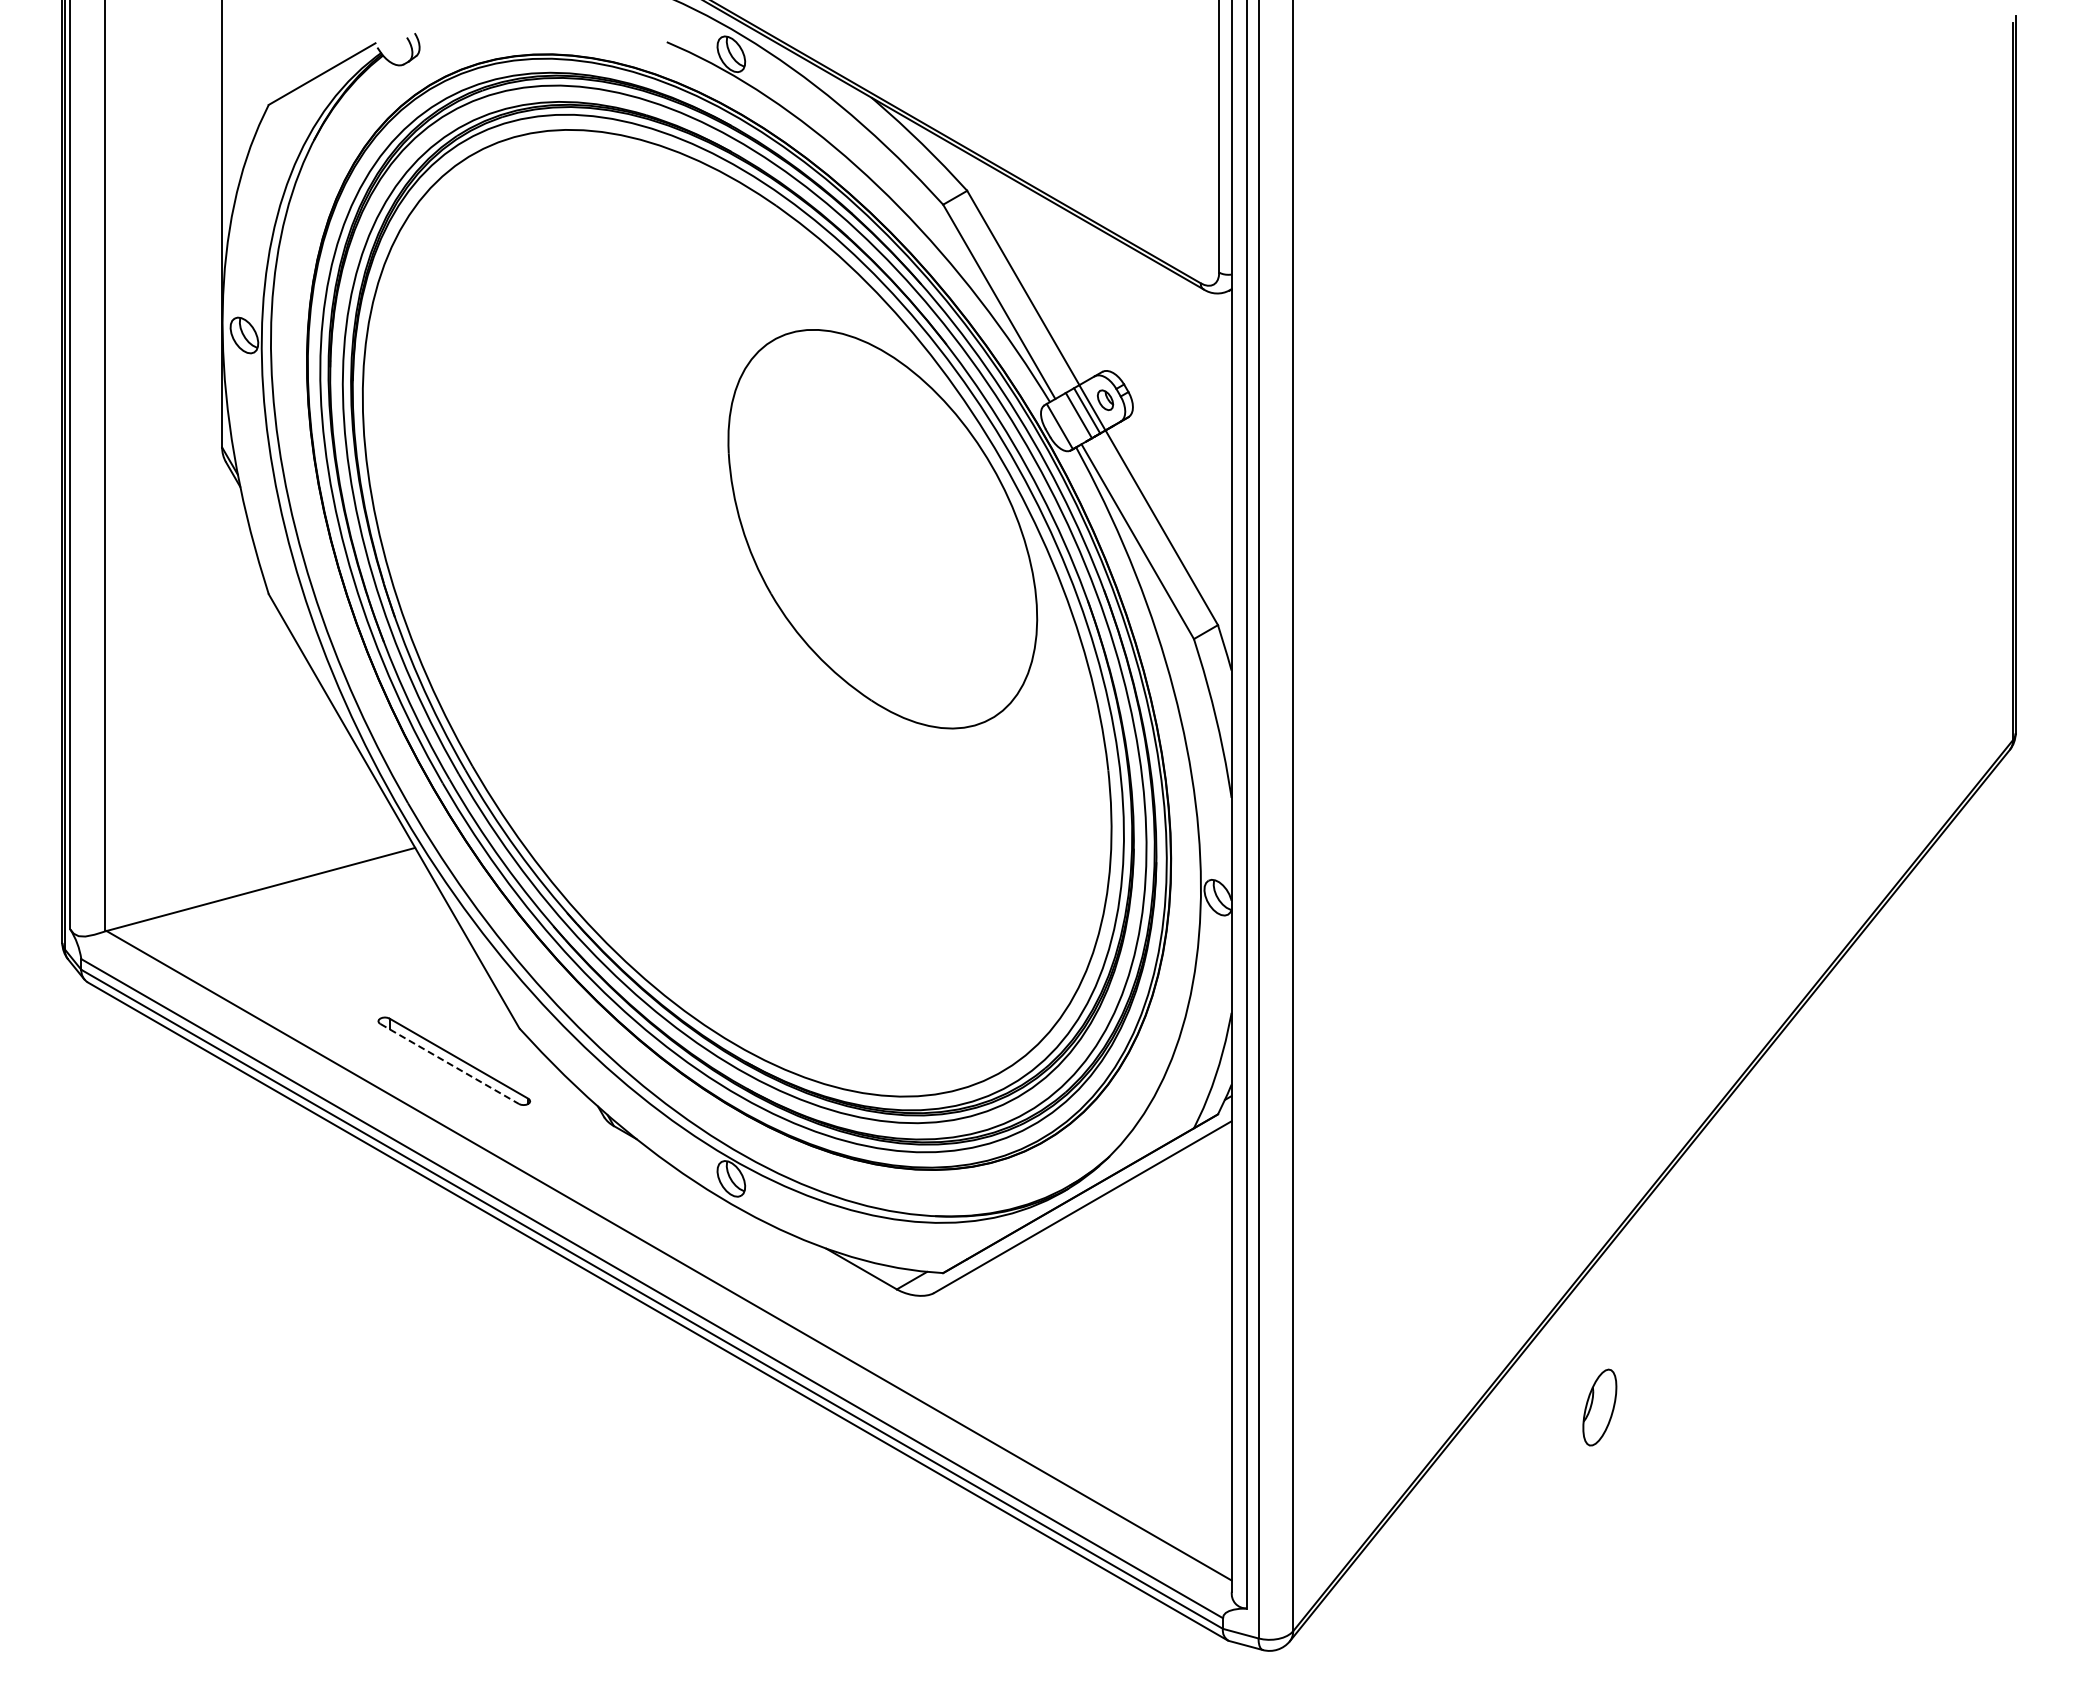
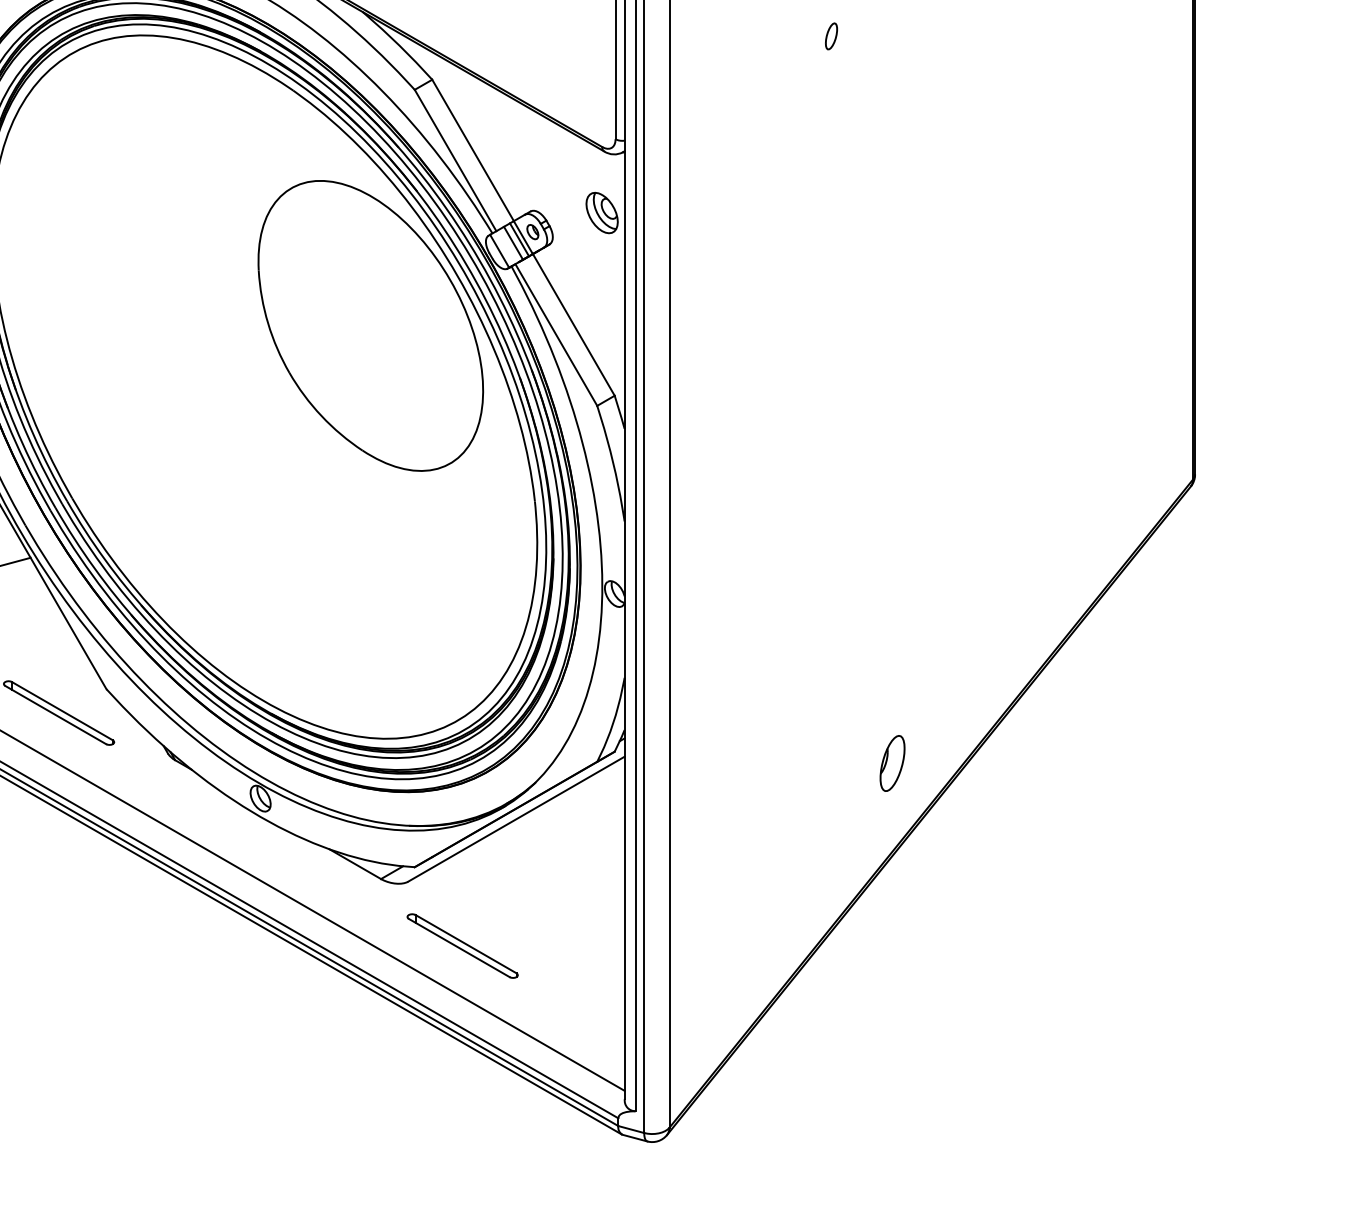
part: (1515, 130) -> (831, 35), added
part: (1200, 373) -> (601, 212), added
line: (450, 1064) -> (56, 715), dashed -> solid
part: (1008, 1381) -> (462, 946), added
part: (1599, 1407) -> (892, 763), moved

